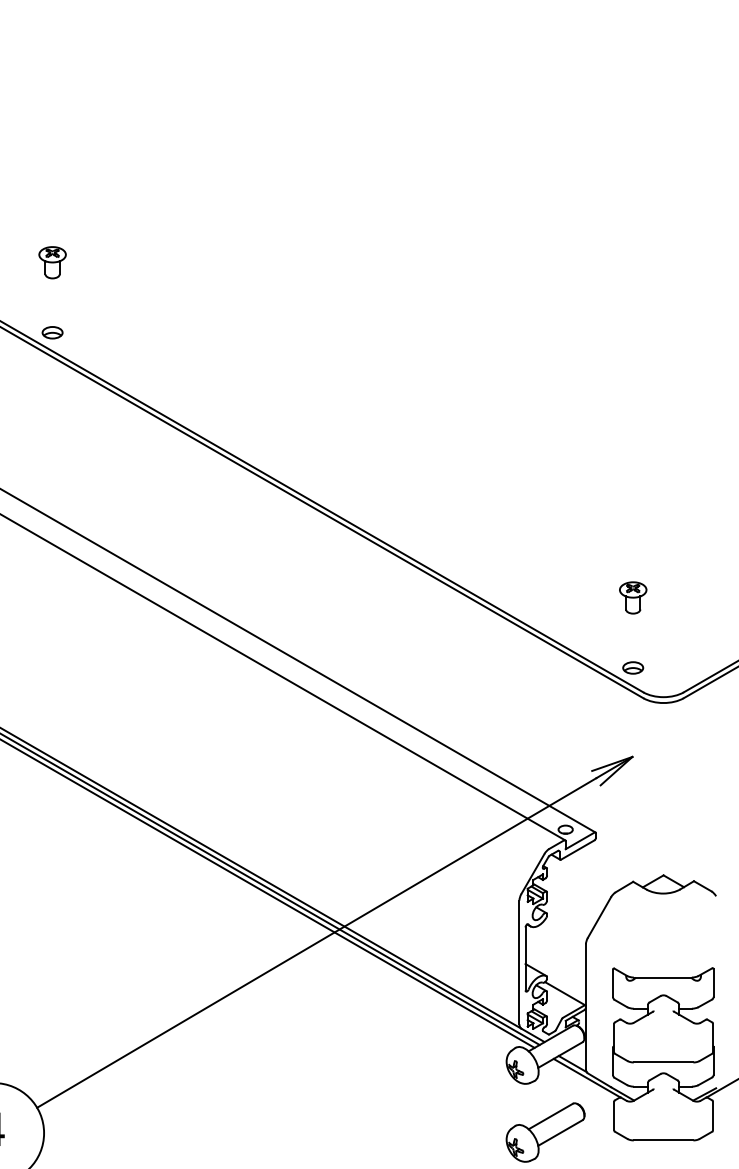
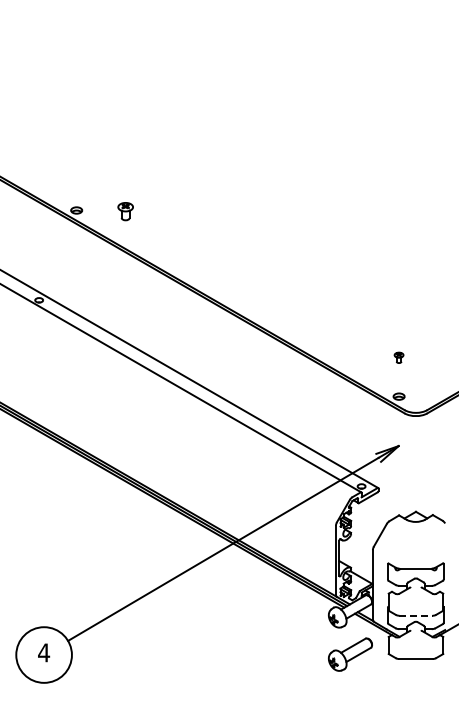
part: (52, 262) -> (125, 211), moved
part: (632, 597) -> (398, 357), size x0.6
line: (662, 1062) -> (415, 615), solid -> dashed

